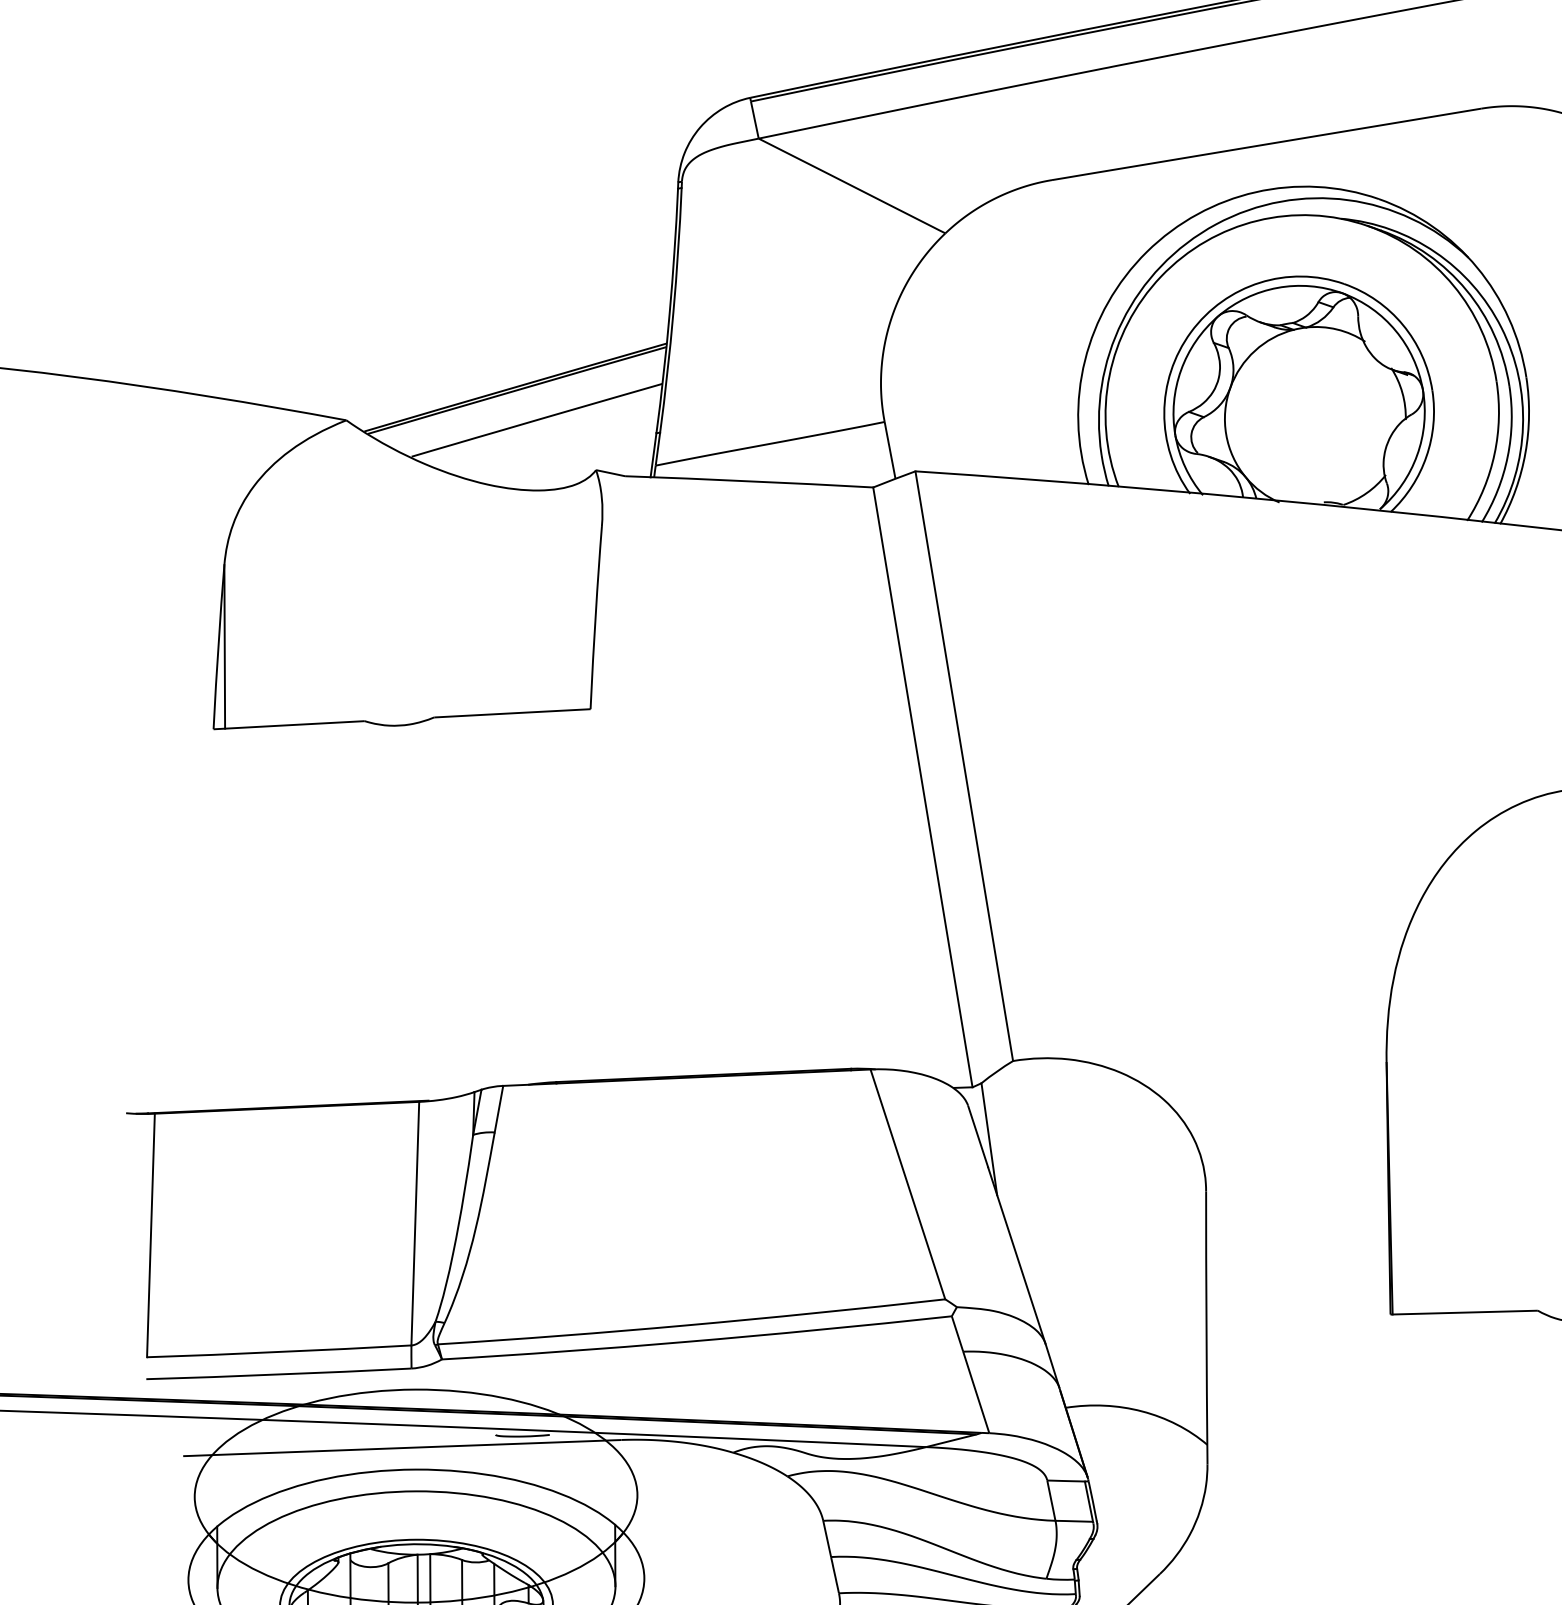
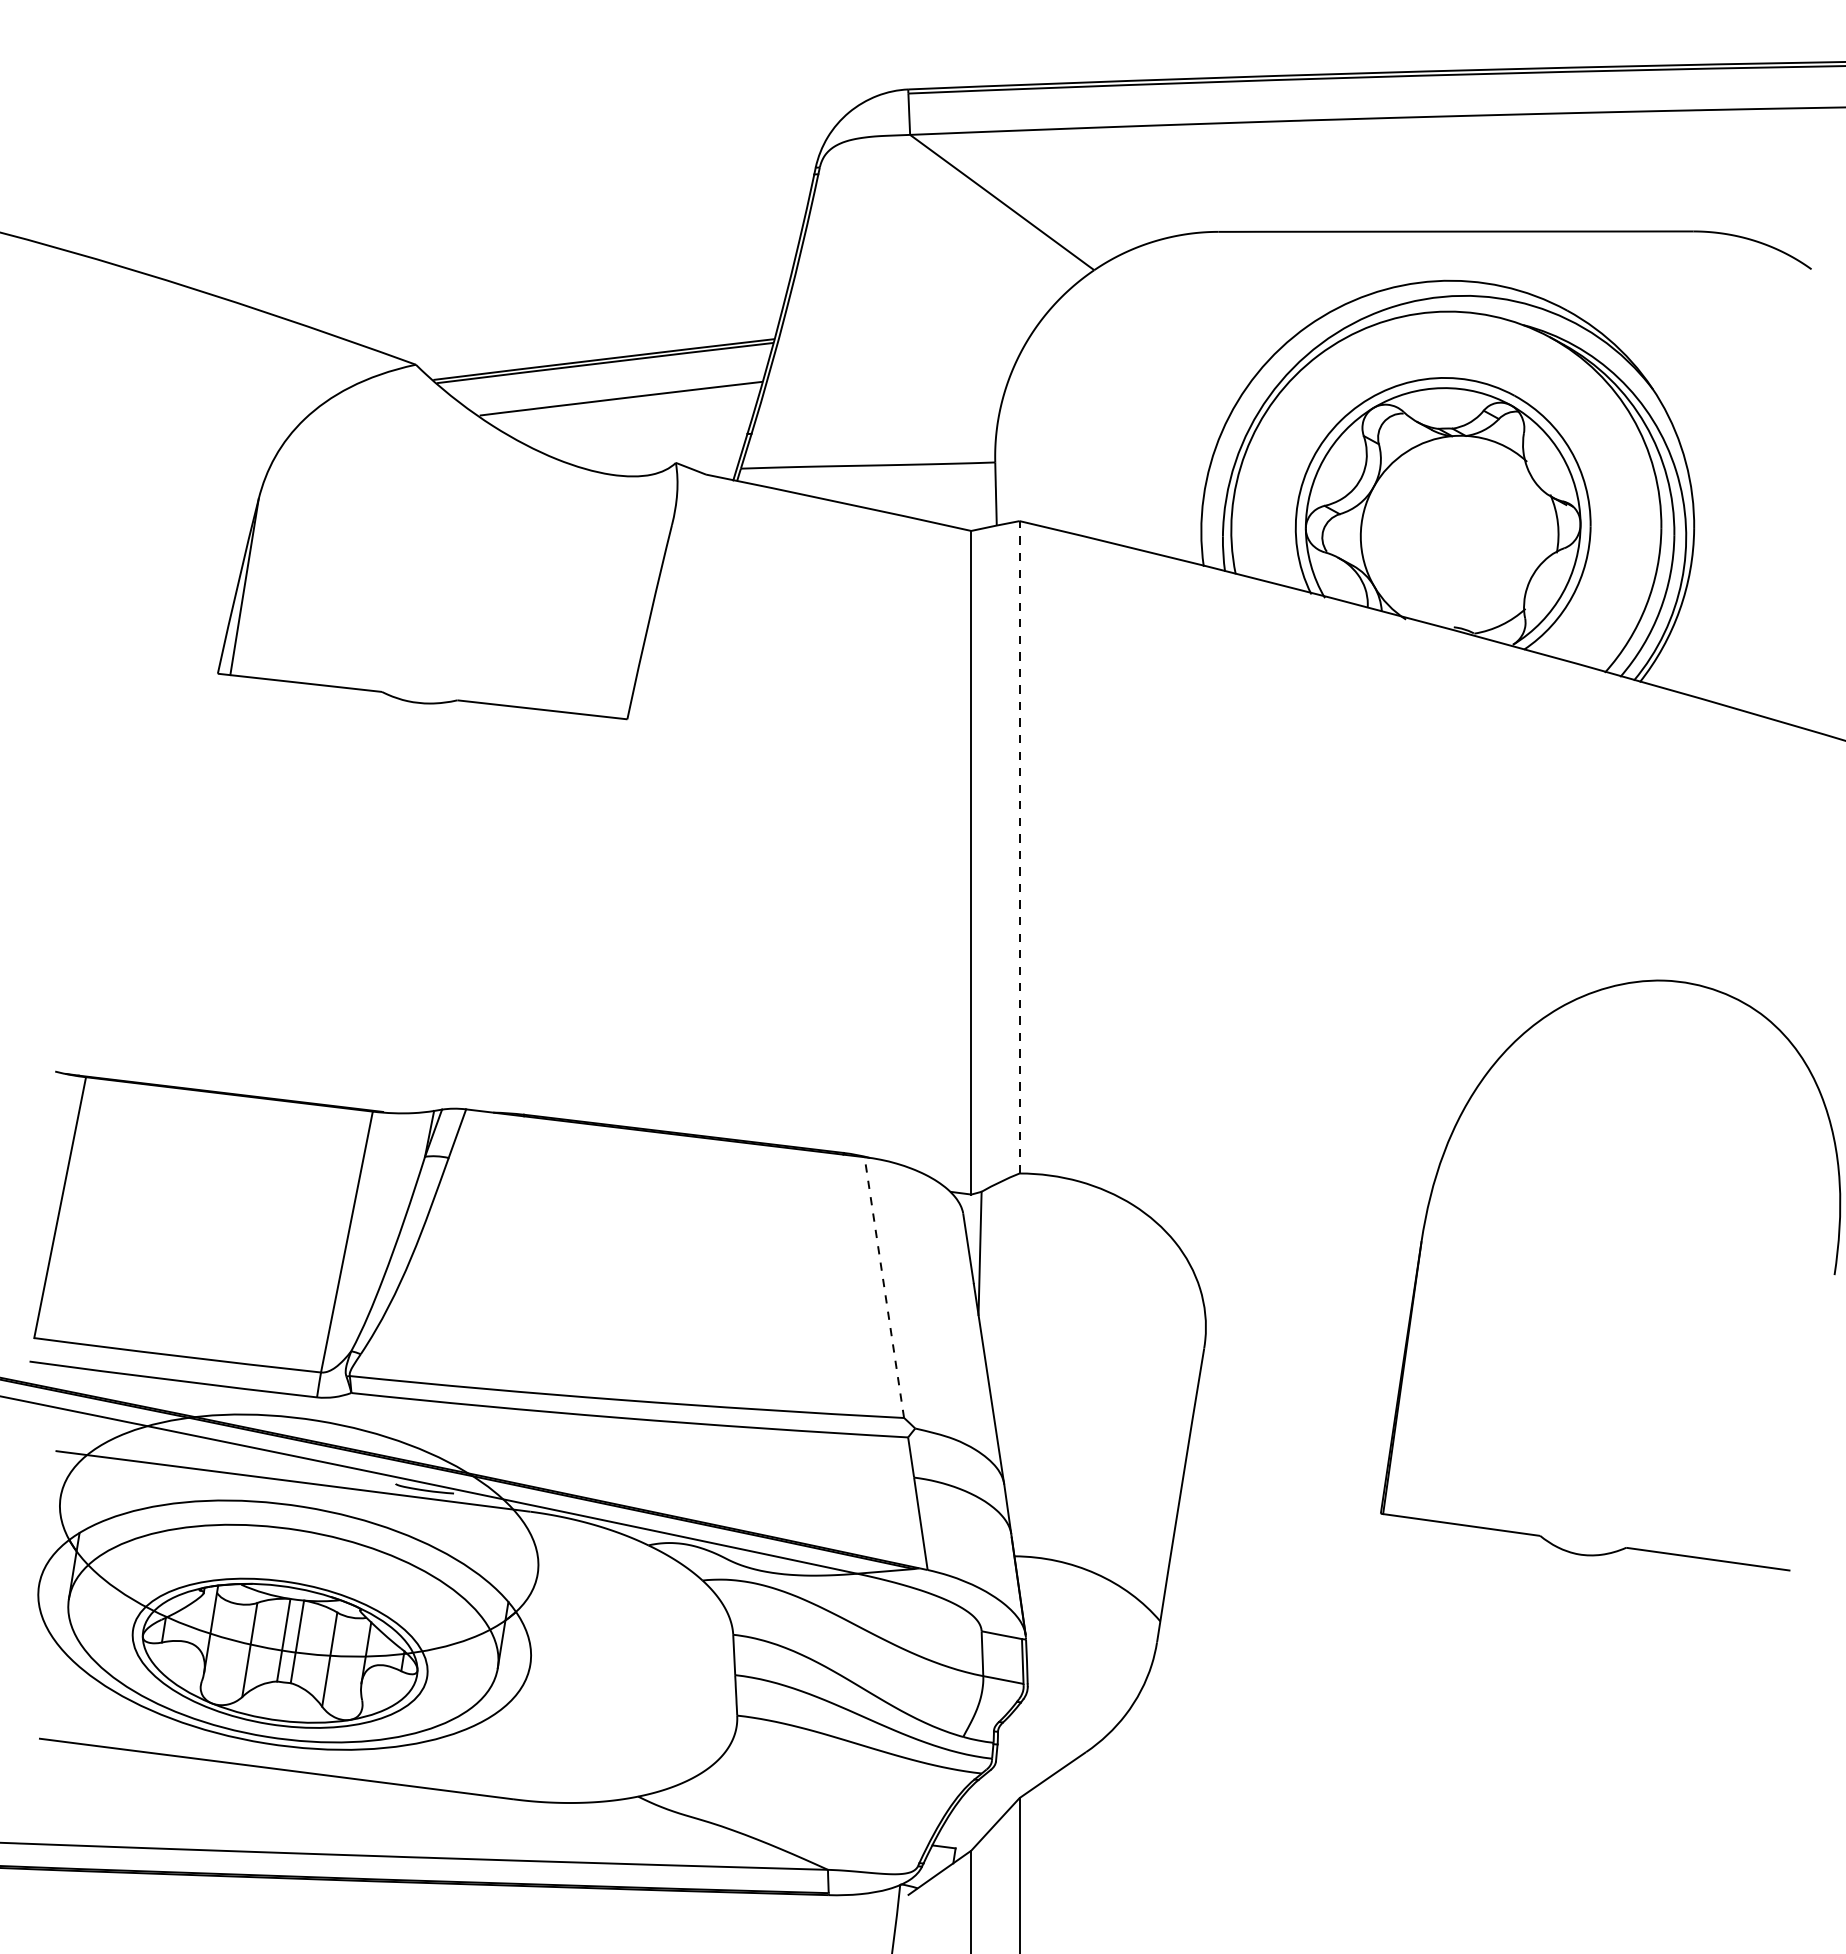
line: (964, 765) -> (1019, 846), solid -> dashed
line: (908, 1184) -> (884, 1287), solid -> dashed

